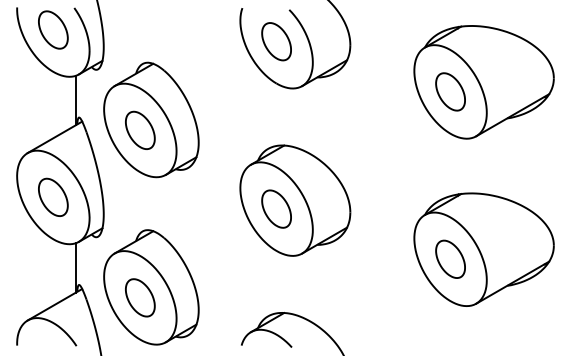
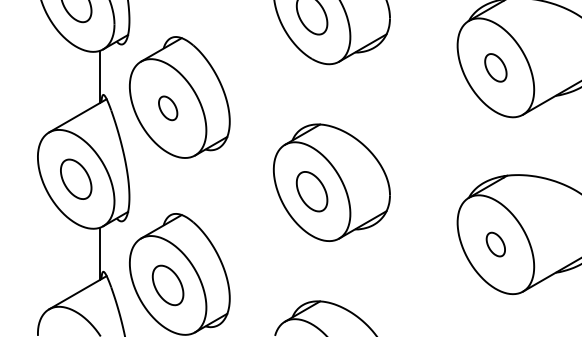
part: (450, 91) -> (495, 67), size x0.7
part: (140, 129) -> (168, 107), size x0.6
part: (450, 258) -> (495, 243), size x0.6

